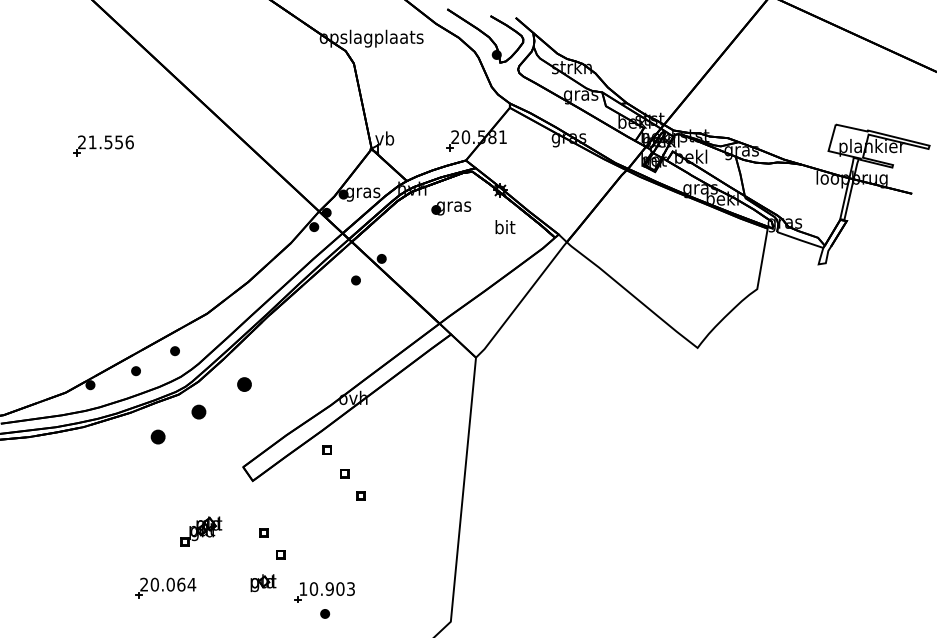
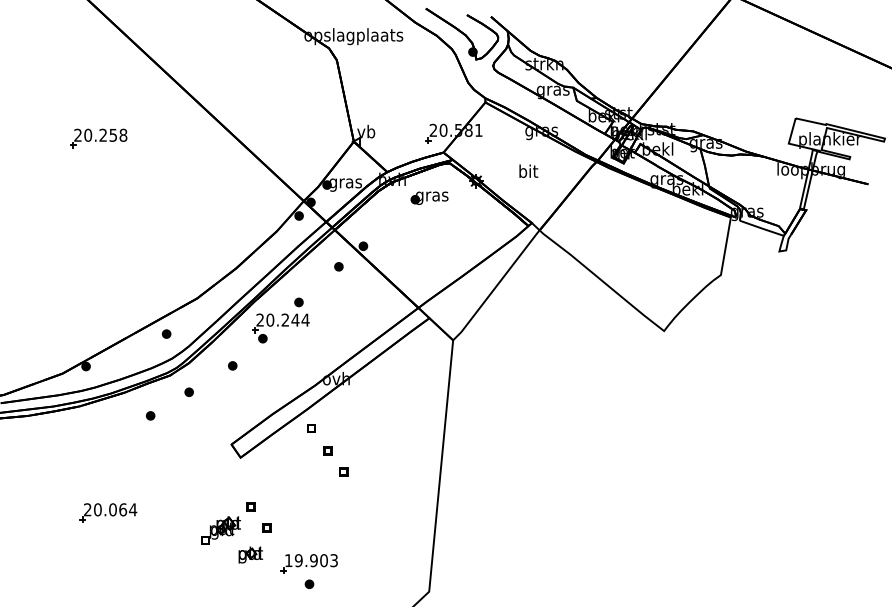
text: (110, 142) -> (105, 135), 21.556 -> 20.258
text: (505, 227) -> (528, 171), moved
part: (294, 336) -> (280, 320), added
part: (135, 371) -> (128, 353), removed
part: (244, 384) -> (232, 365), size x0.62
part: (198, 412) -> (188, 392), size x0.62
part: (158, 436) -> (150, 415), size x0.62
part: (201, 531) -> (221, 530), moved
part: (165, 587) -> (108, 512), moved
text: (313, 588) -> (298, 560), 10.903 -> 19.903

